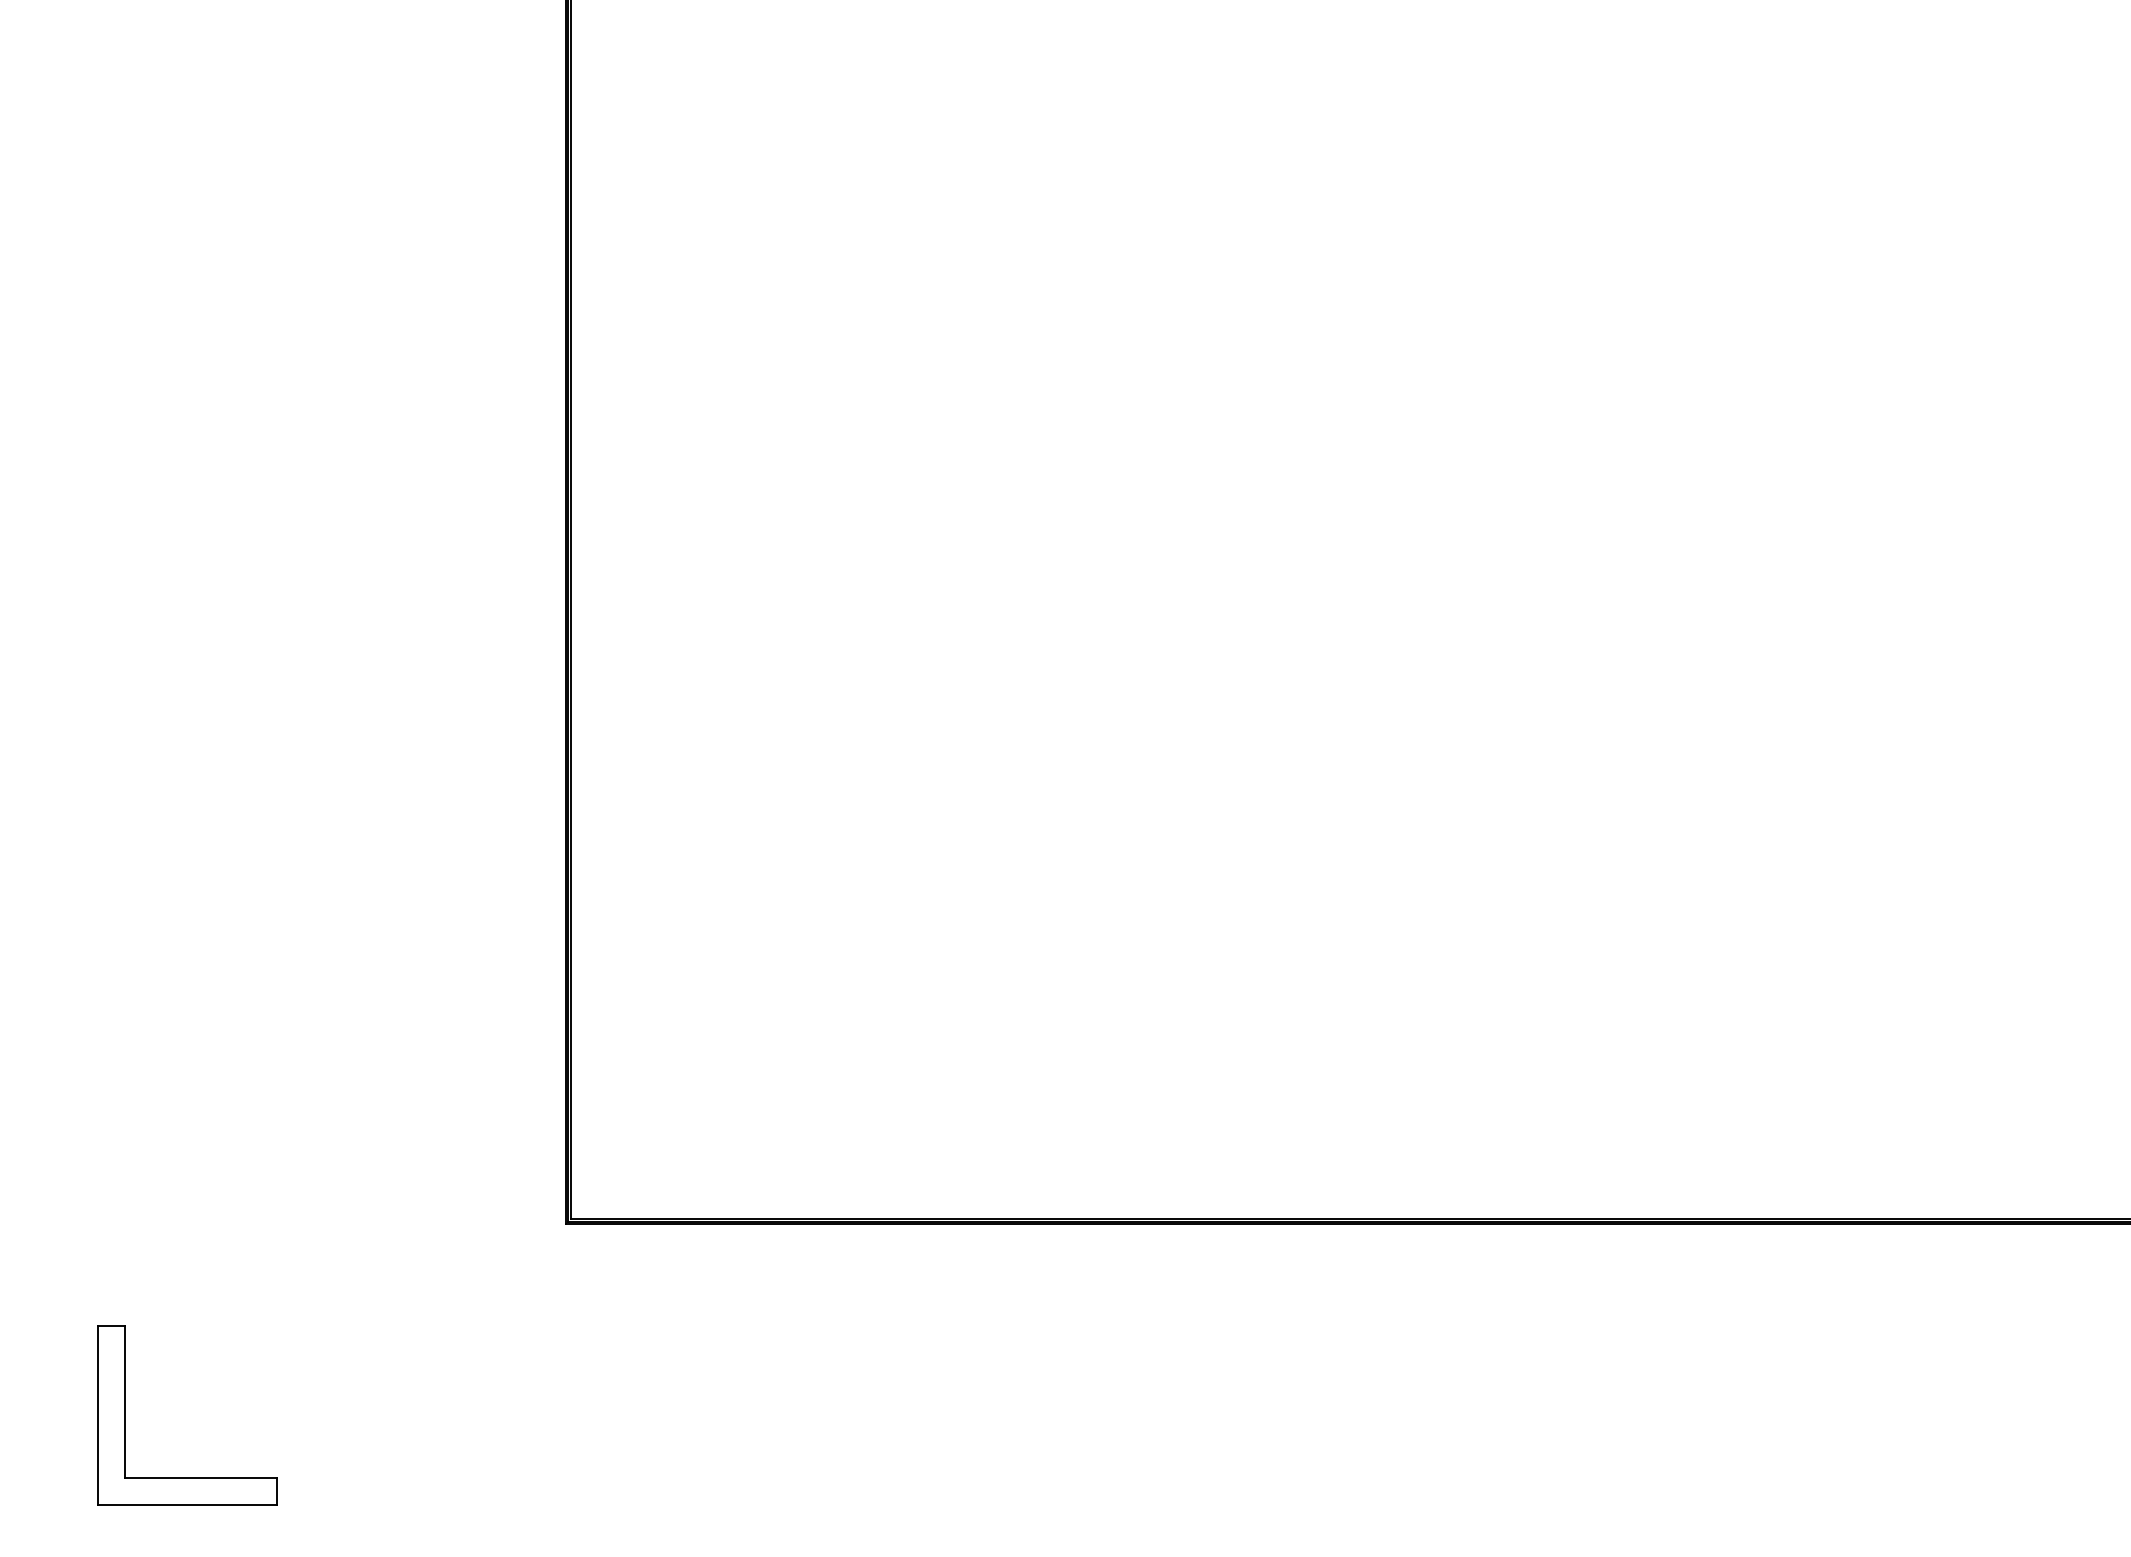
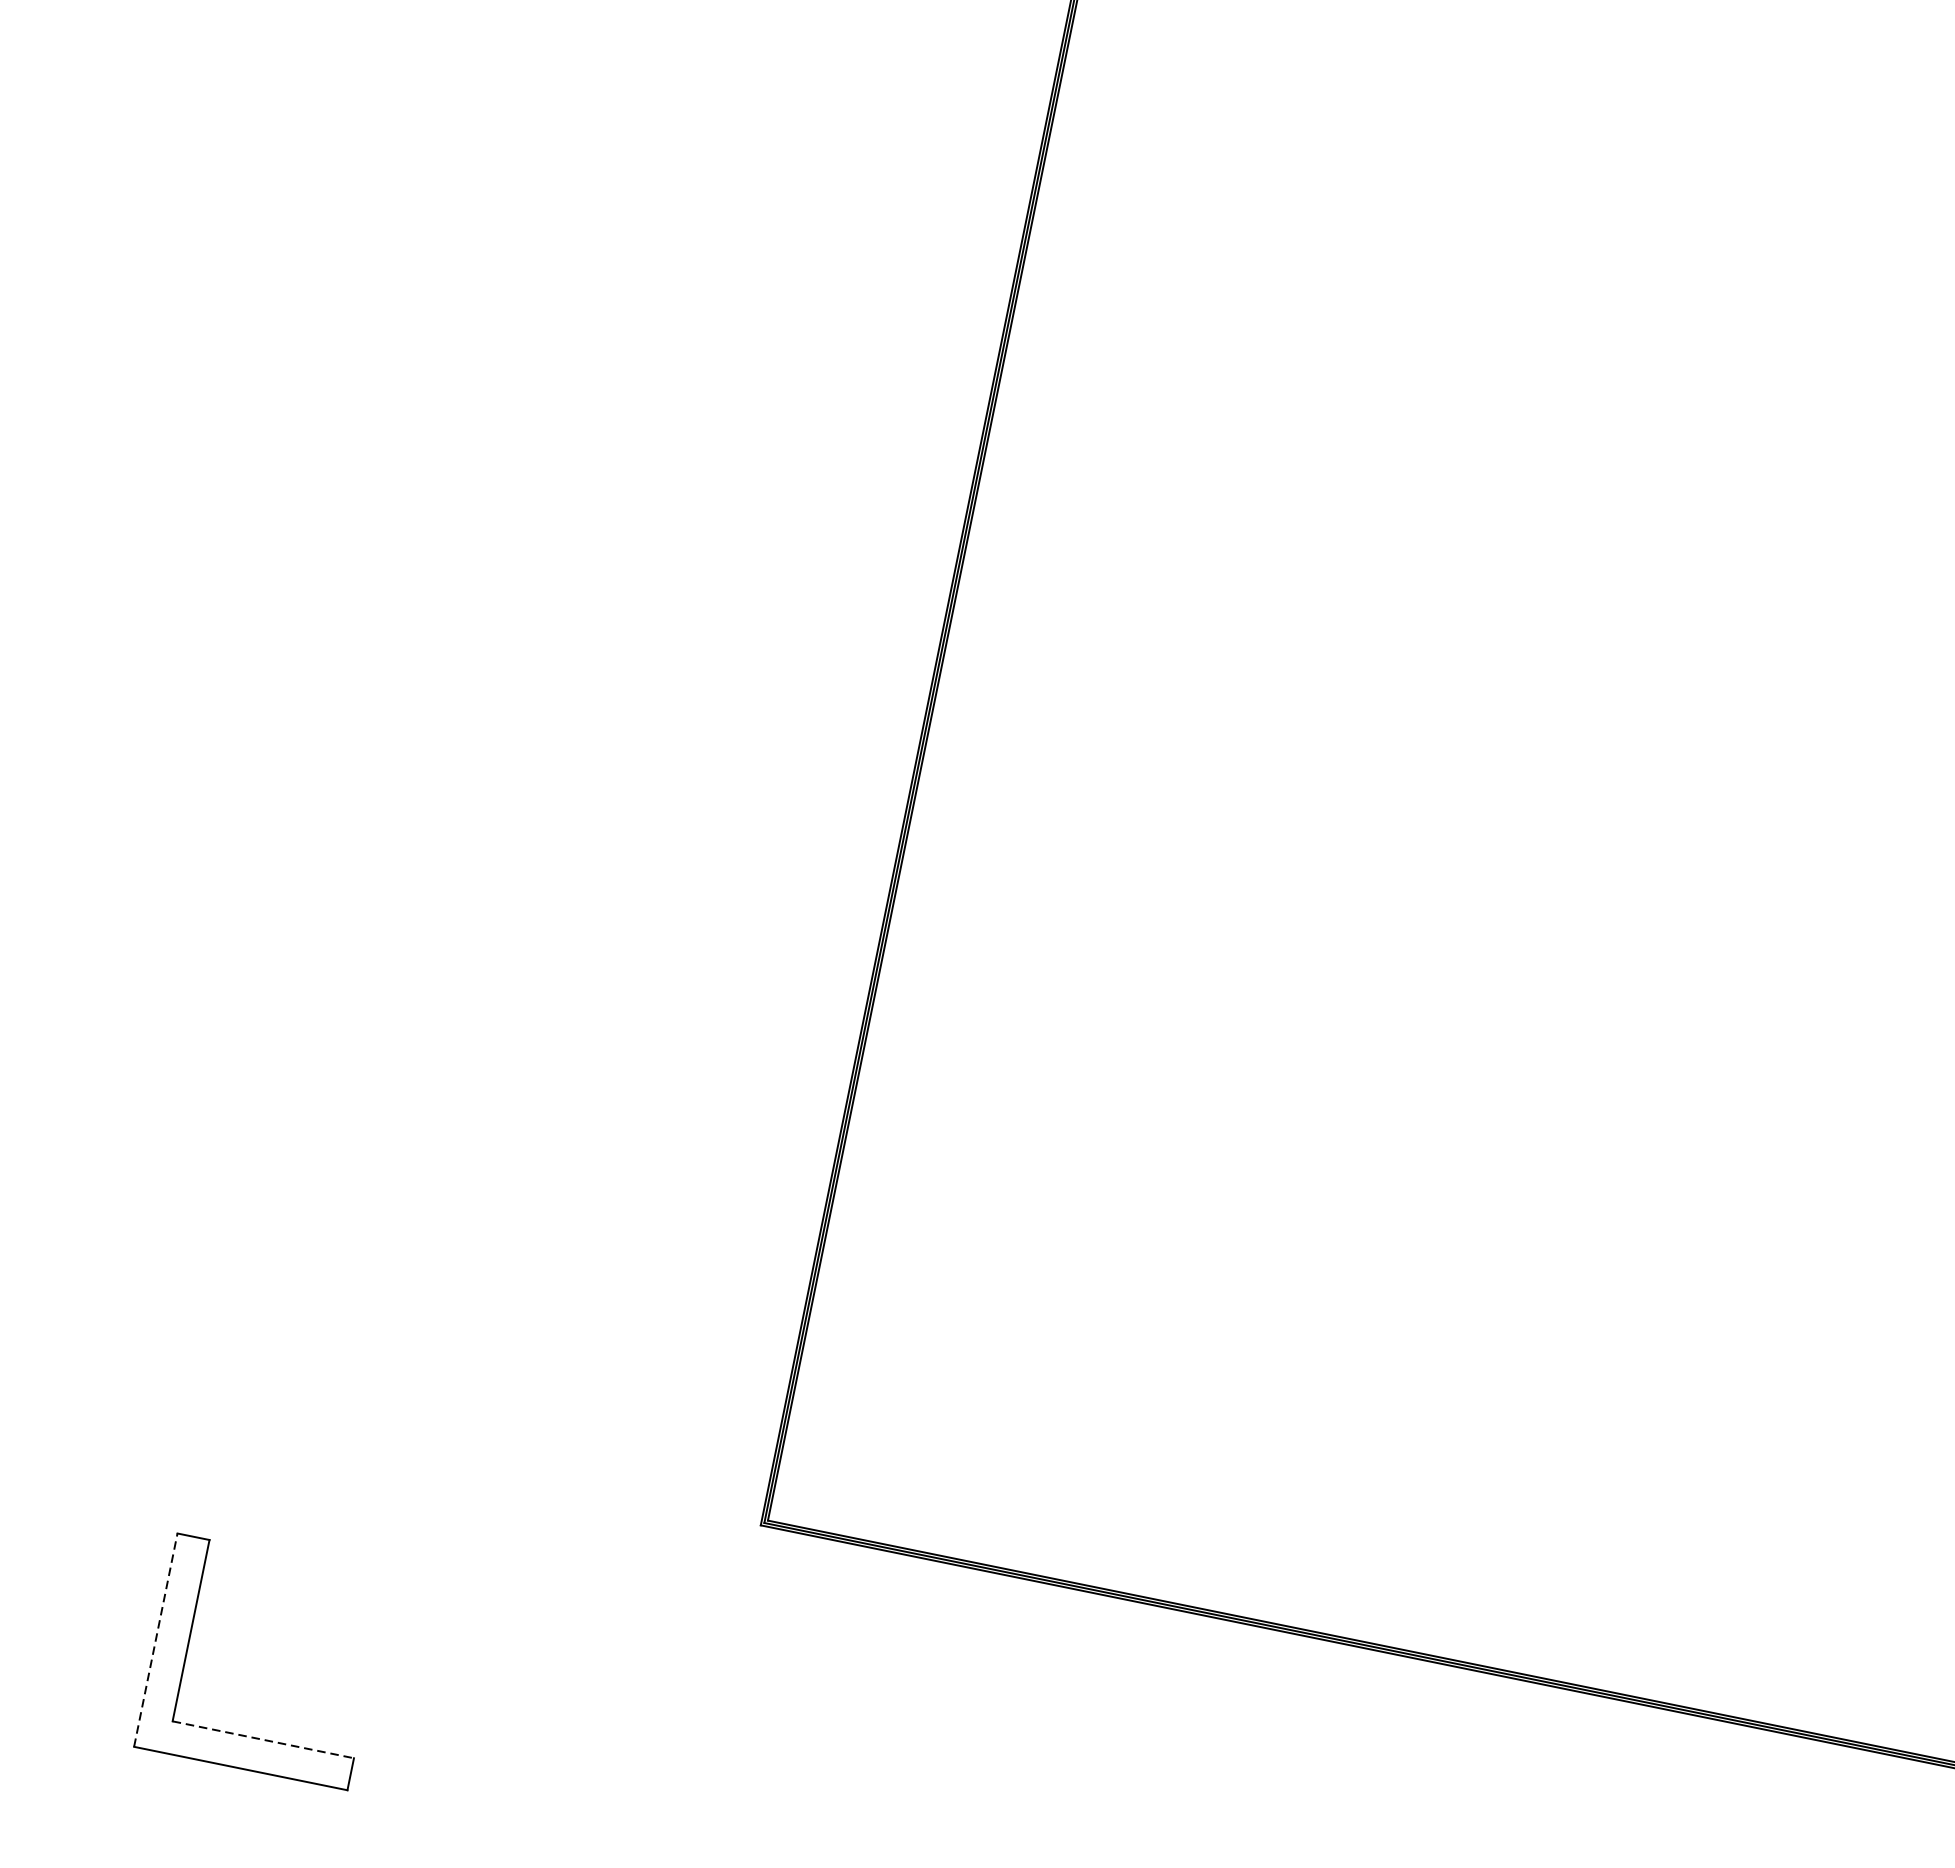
line: (98, 1415) -> (156, 1640), solid -> dashed
line: (200, 1478) -> (262, 1740), solid -> dashed

